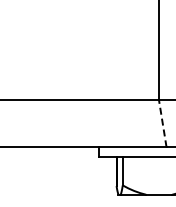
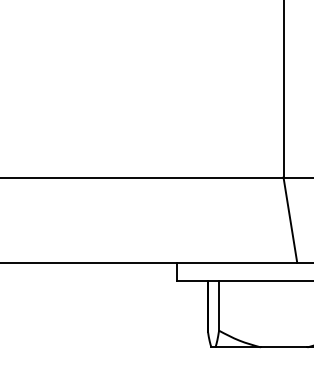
line: (162, 122) -> (289, 218), dashed -> solid

